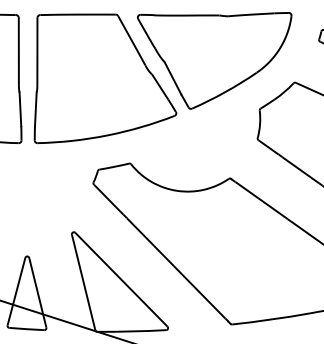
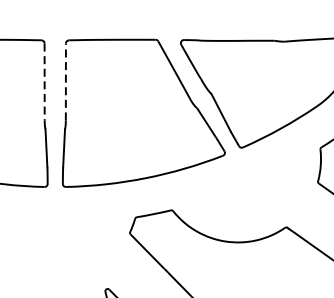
line: (18, 51) -> (44, 82), solid -> dashed
line: (37, 51) -> (65, 82), solid -> dashed

